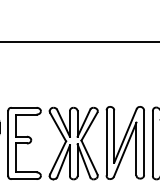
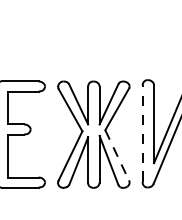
line: (106, 142) -> (142, 133), solid -> dashed
line: (89, 157) -> (117, 155), solid -> dashed

